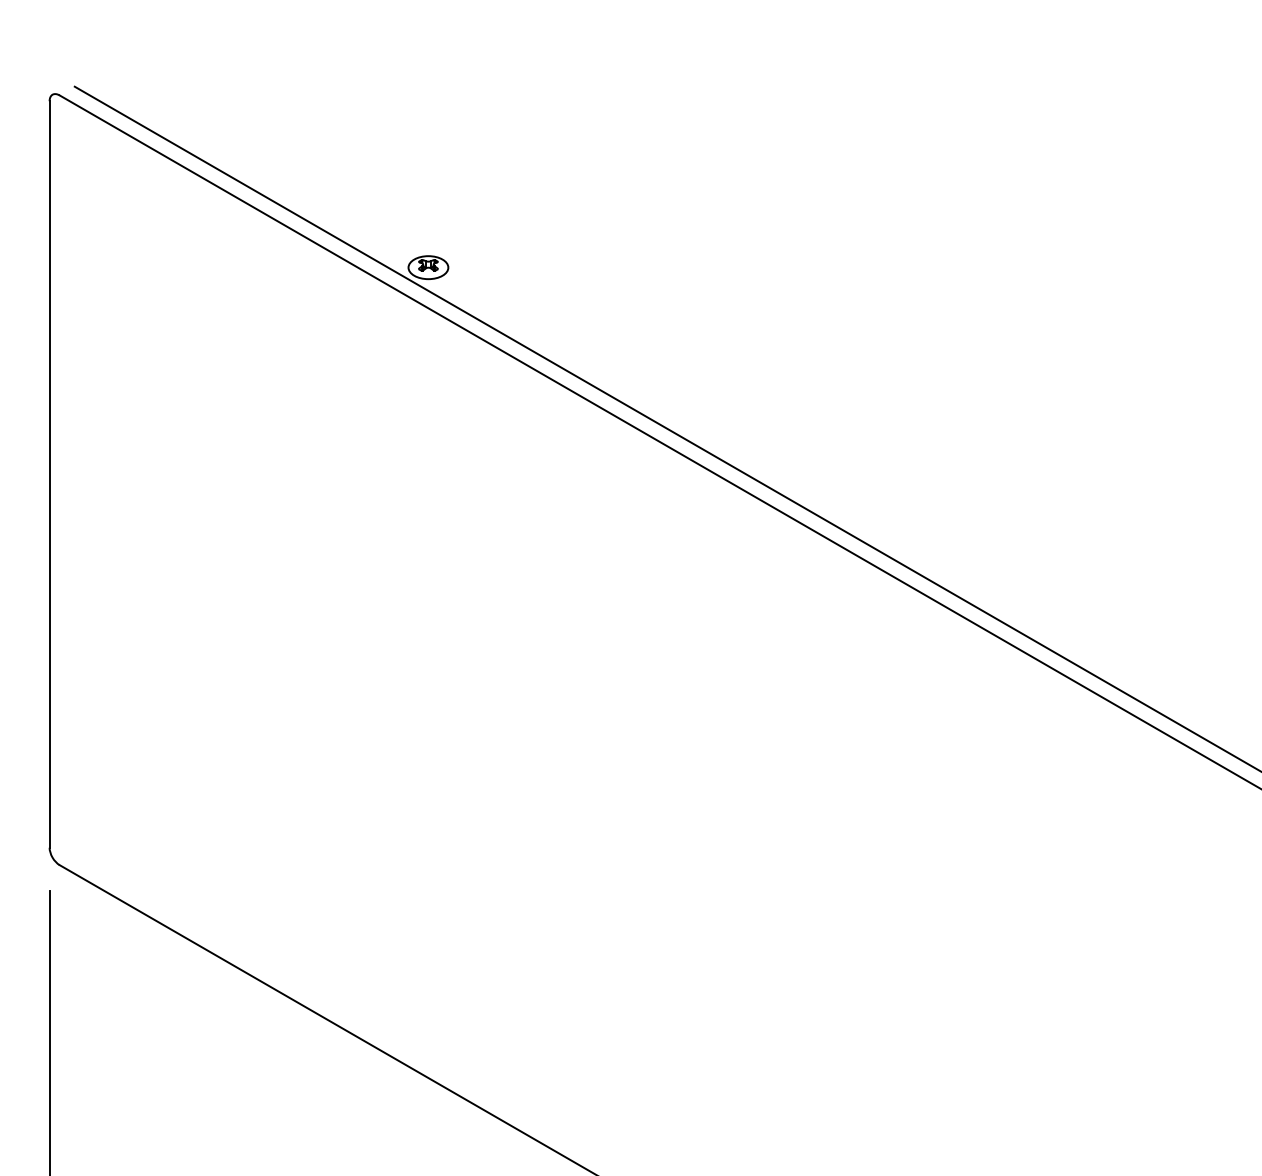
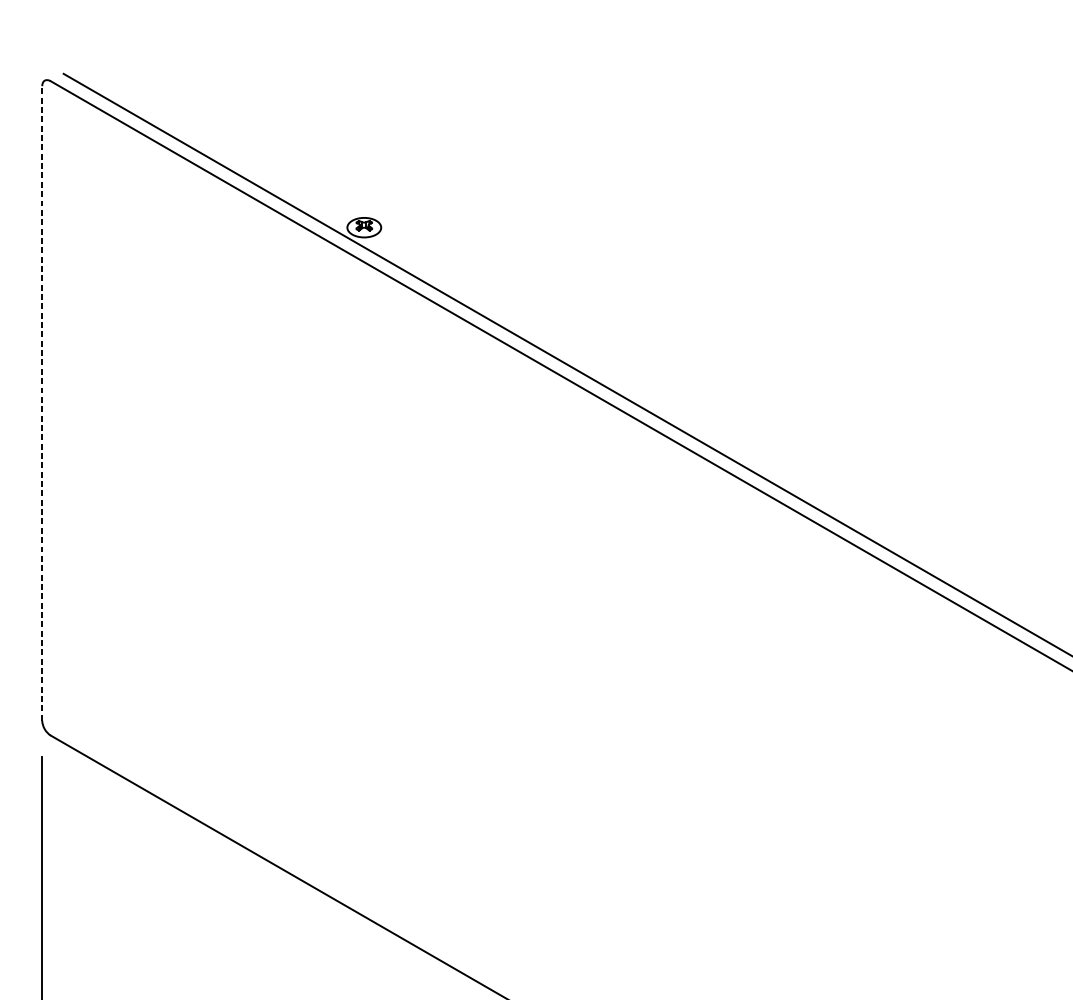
line: (49, 473) -> (42, 402), solid -> dashed

